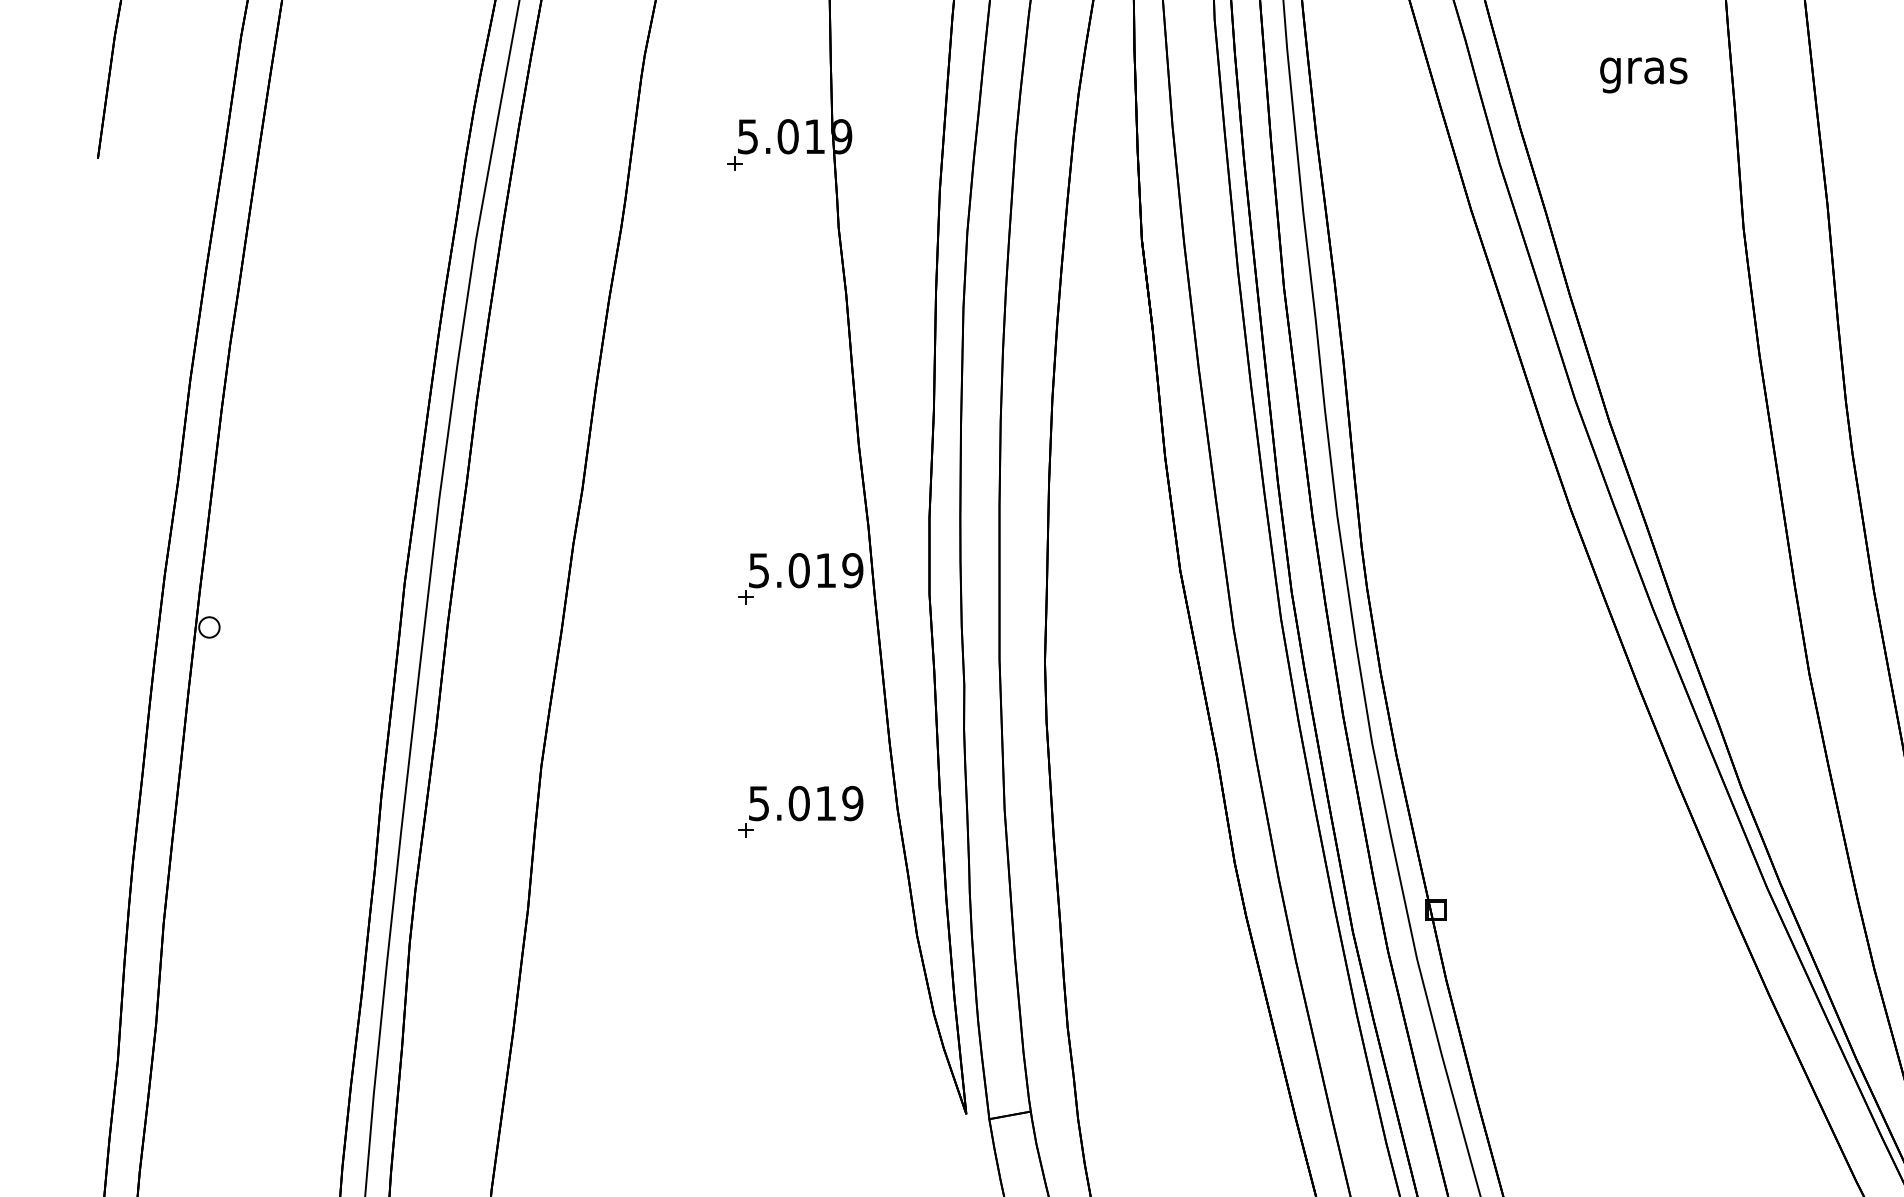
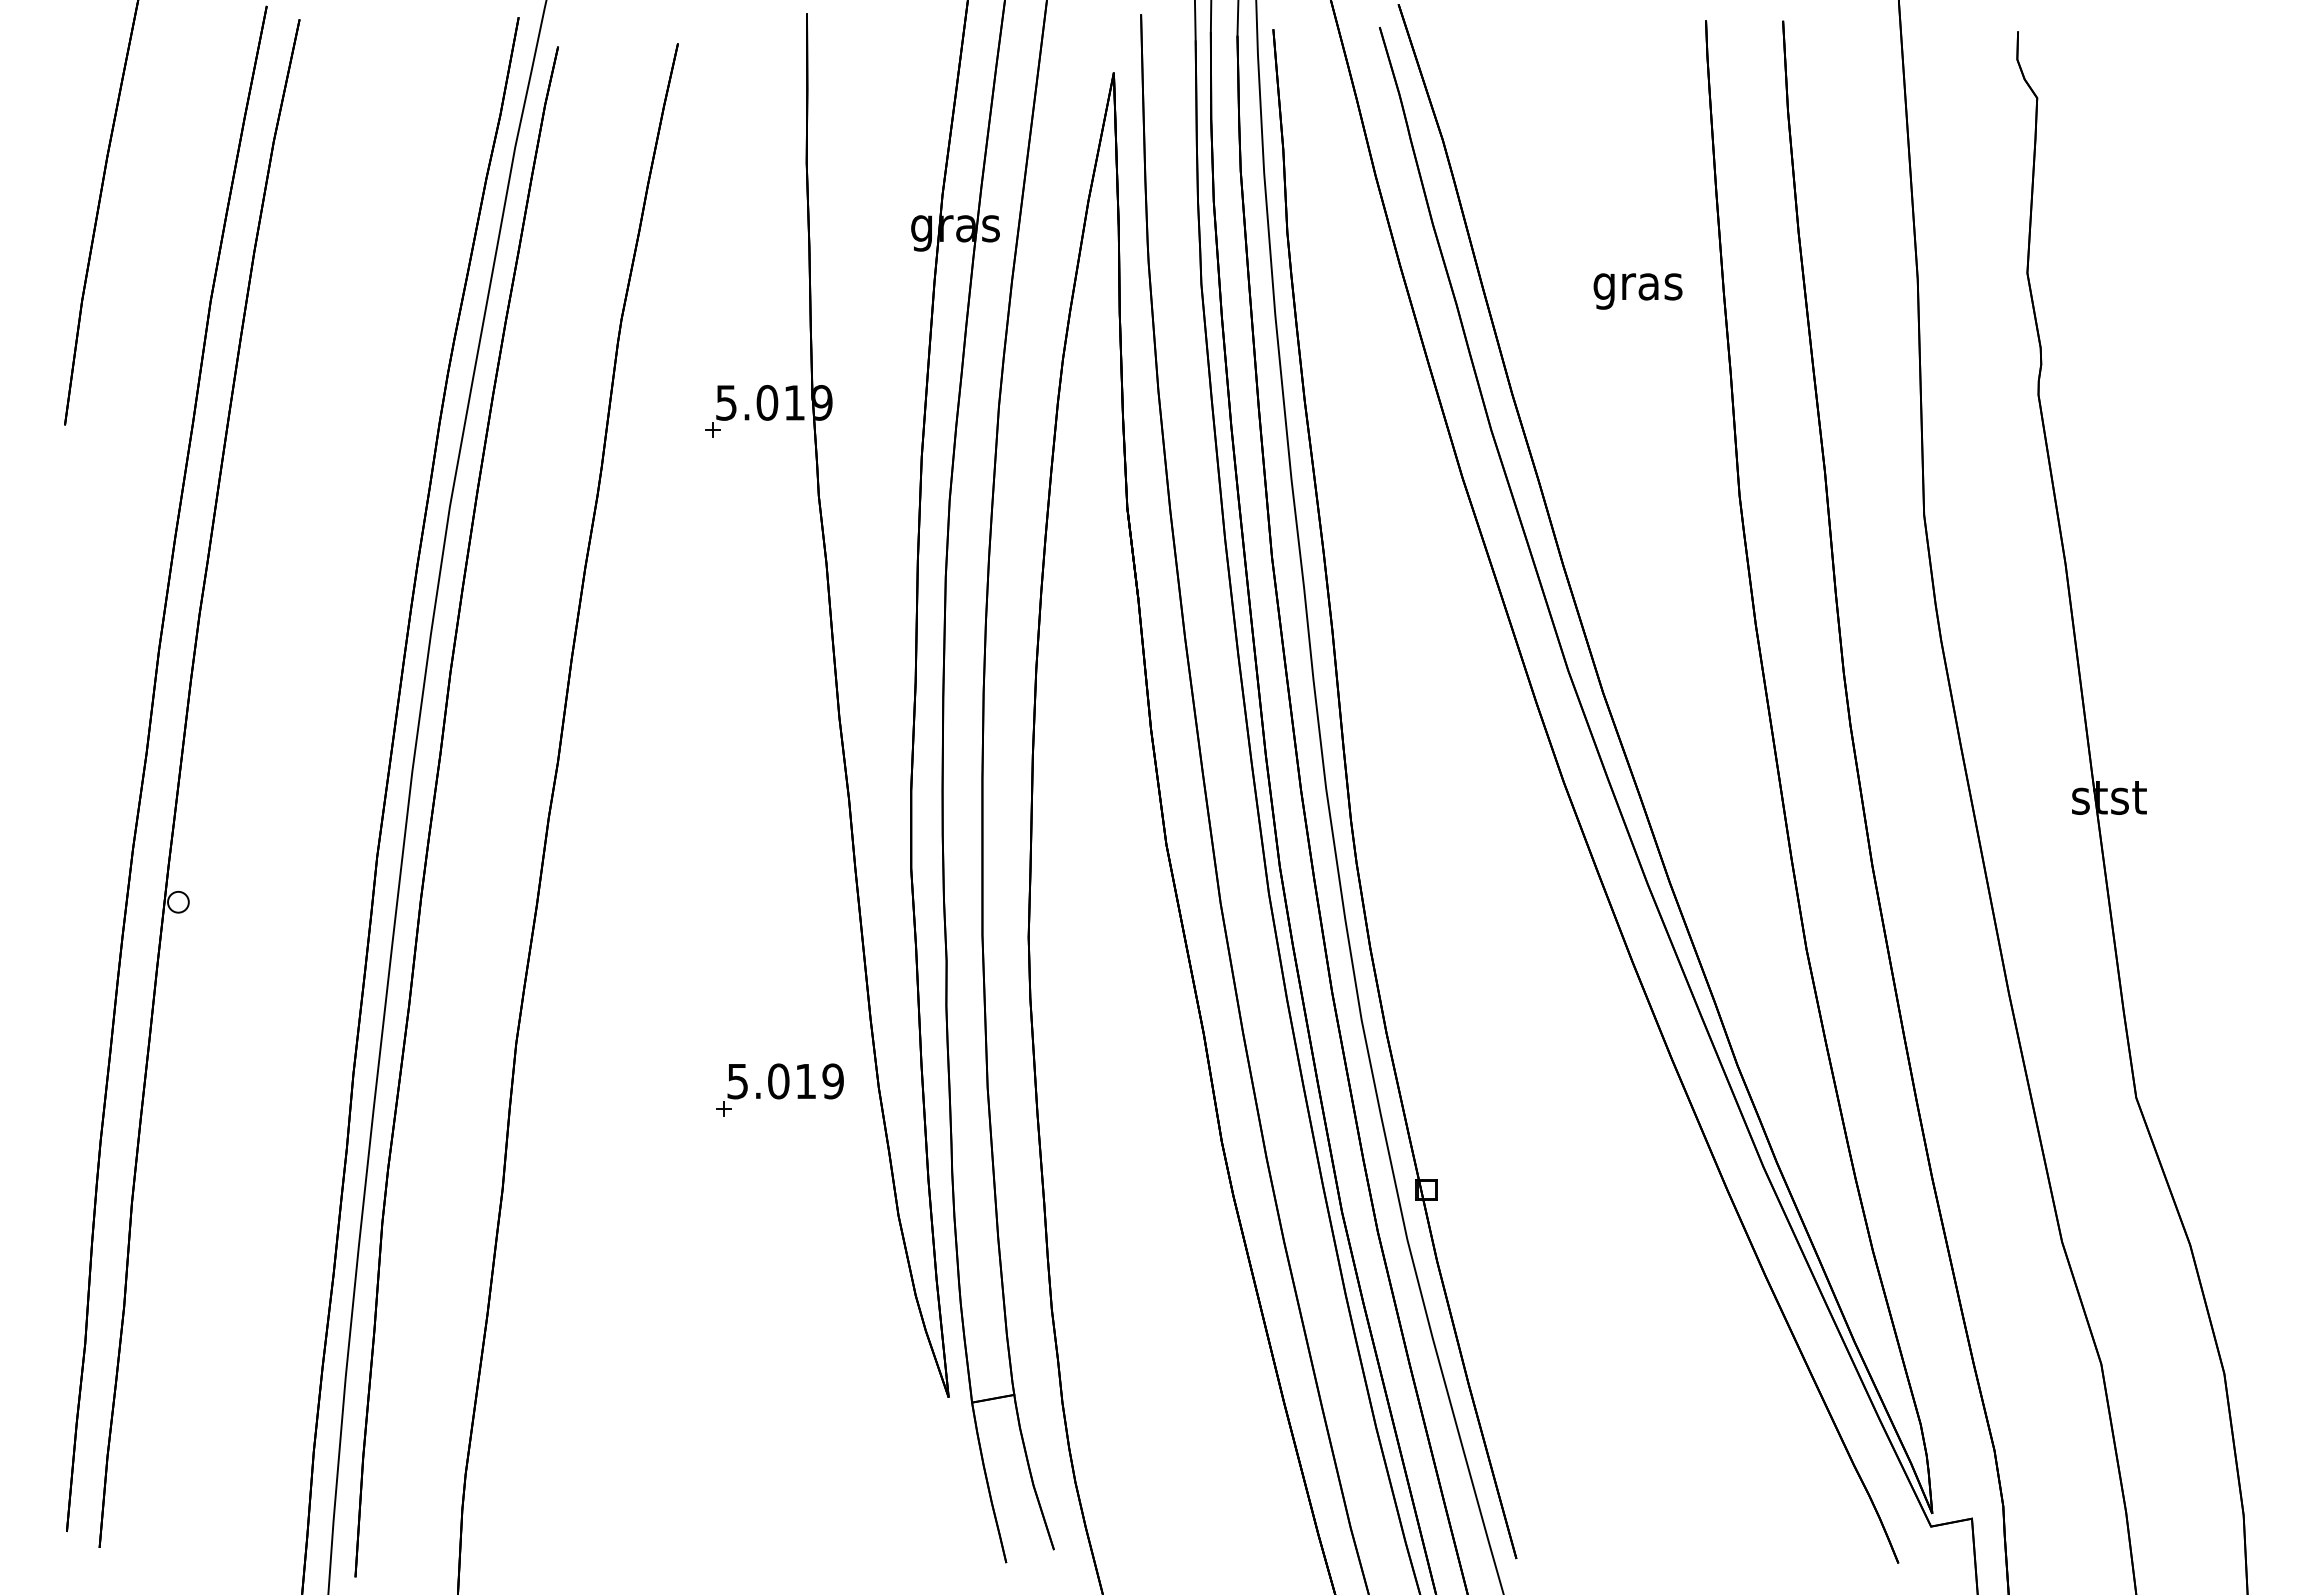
text: (1643, 75) -> (1637, 291), moved
part: (800, 578) -> (779, 852), removed

